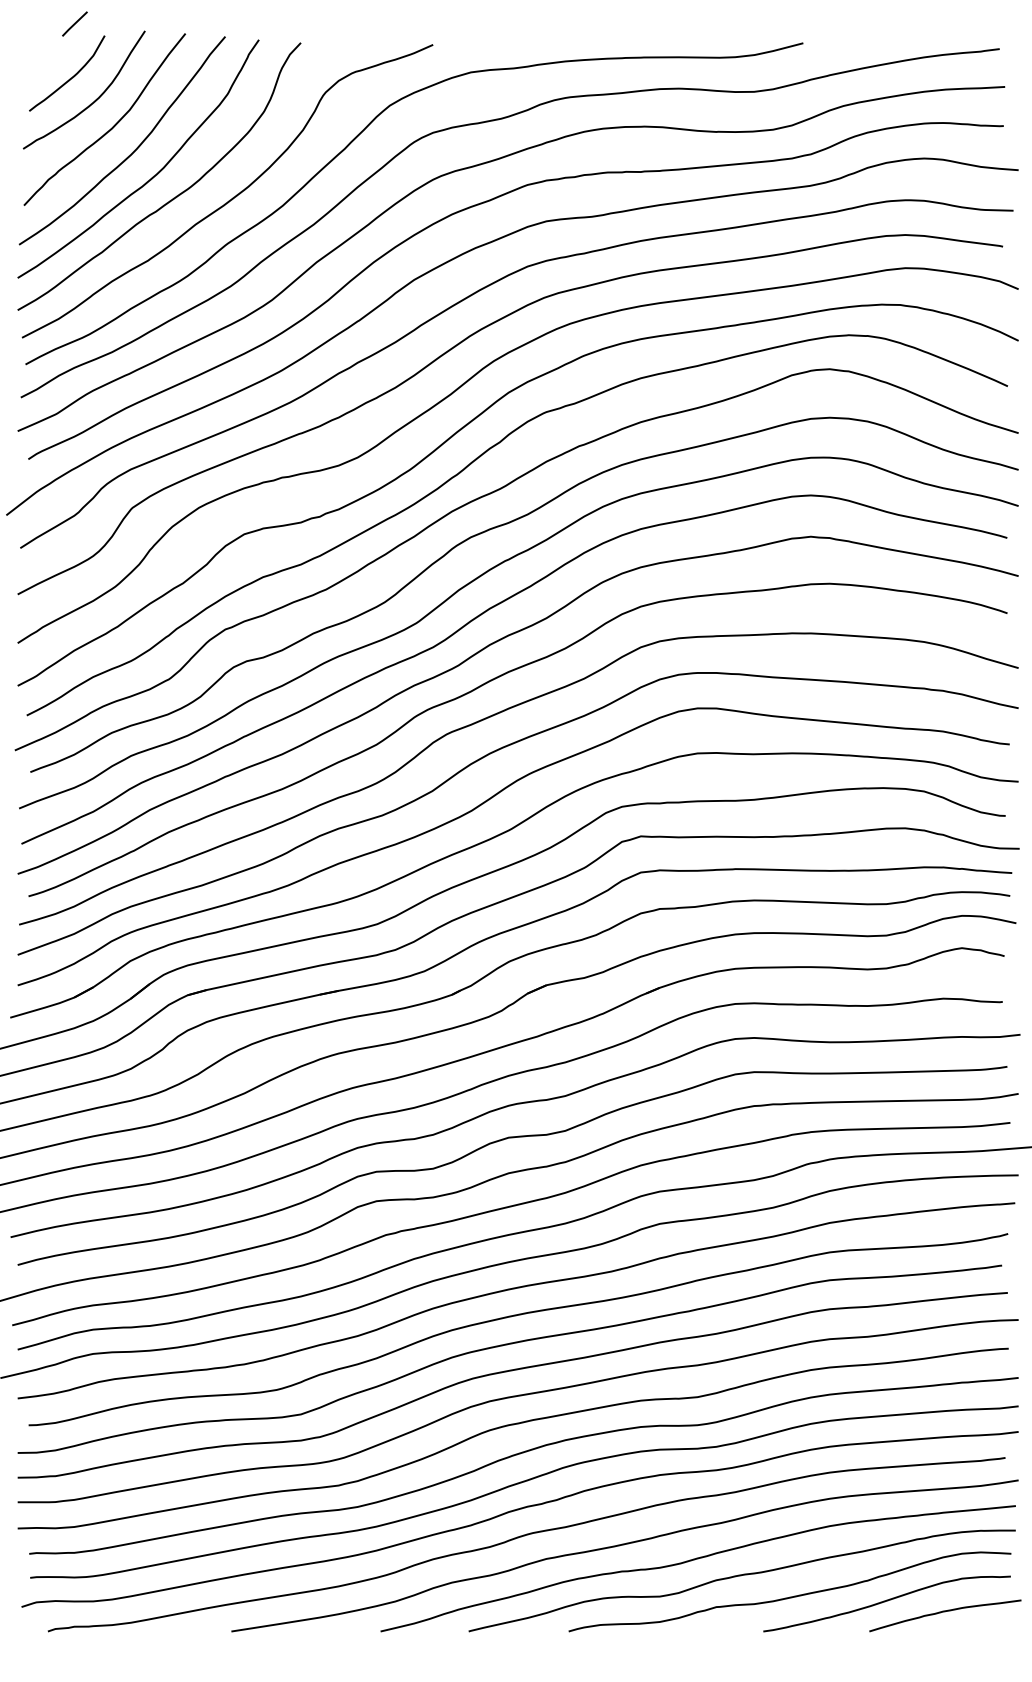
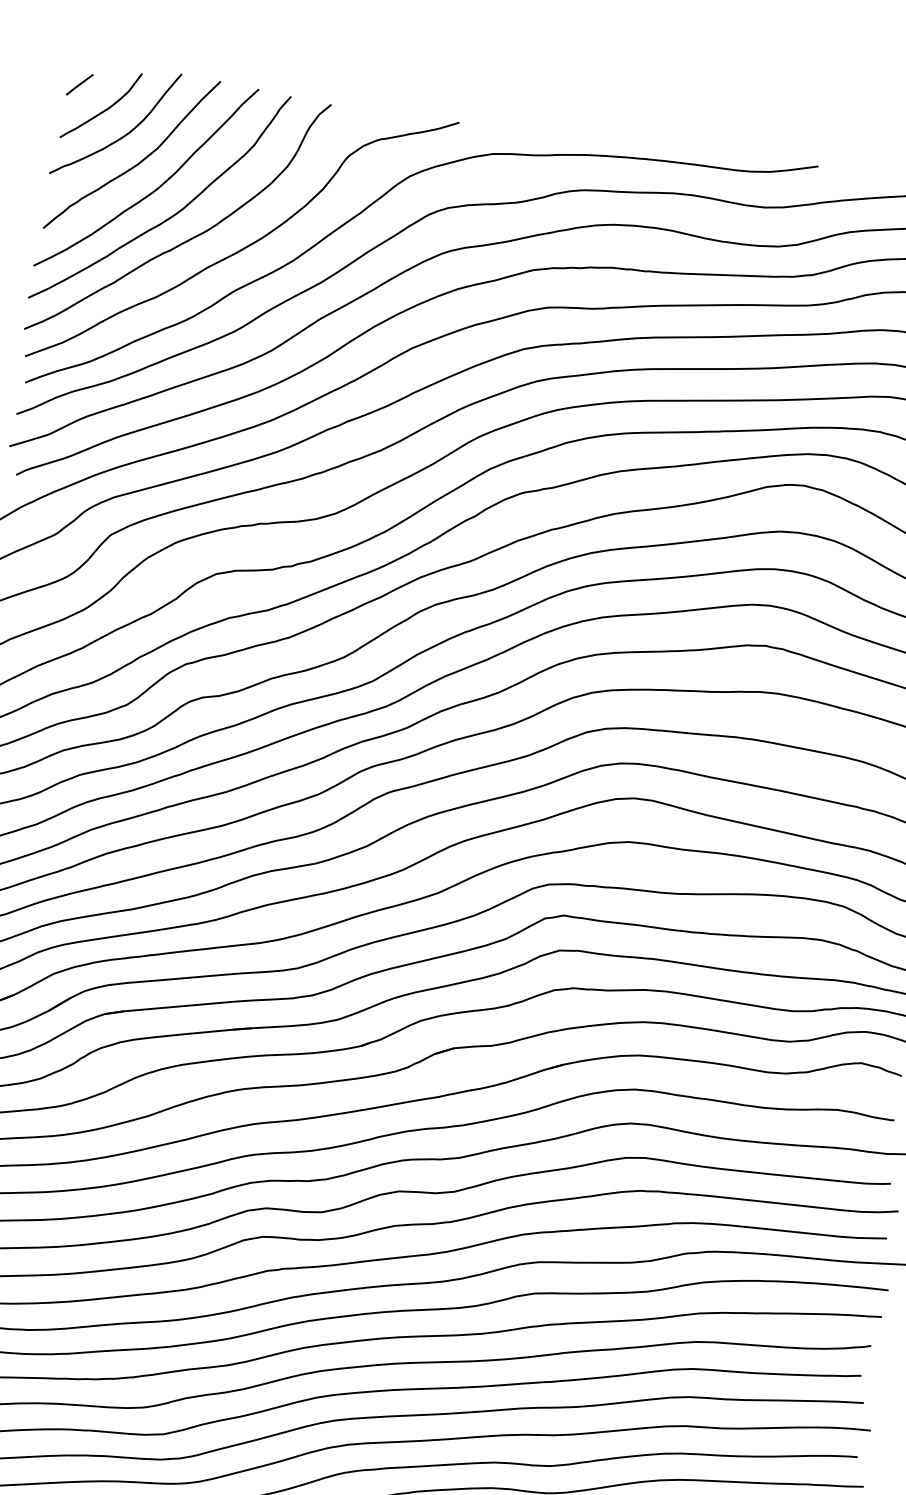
line: (74, 23) -> (79, 84), moved

